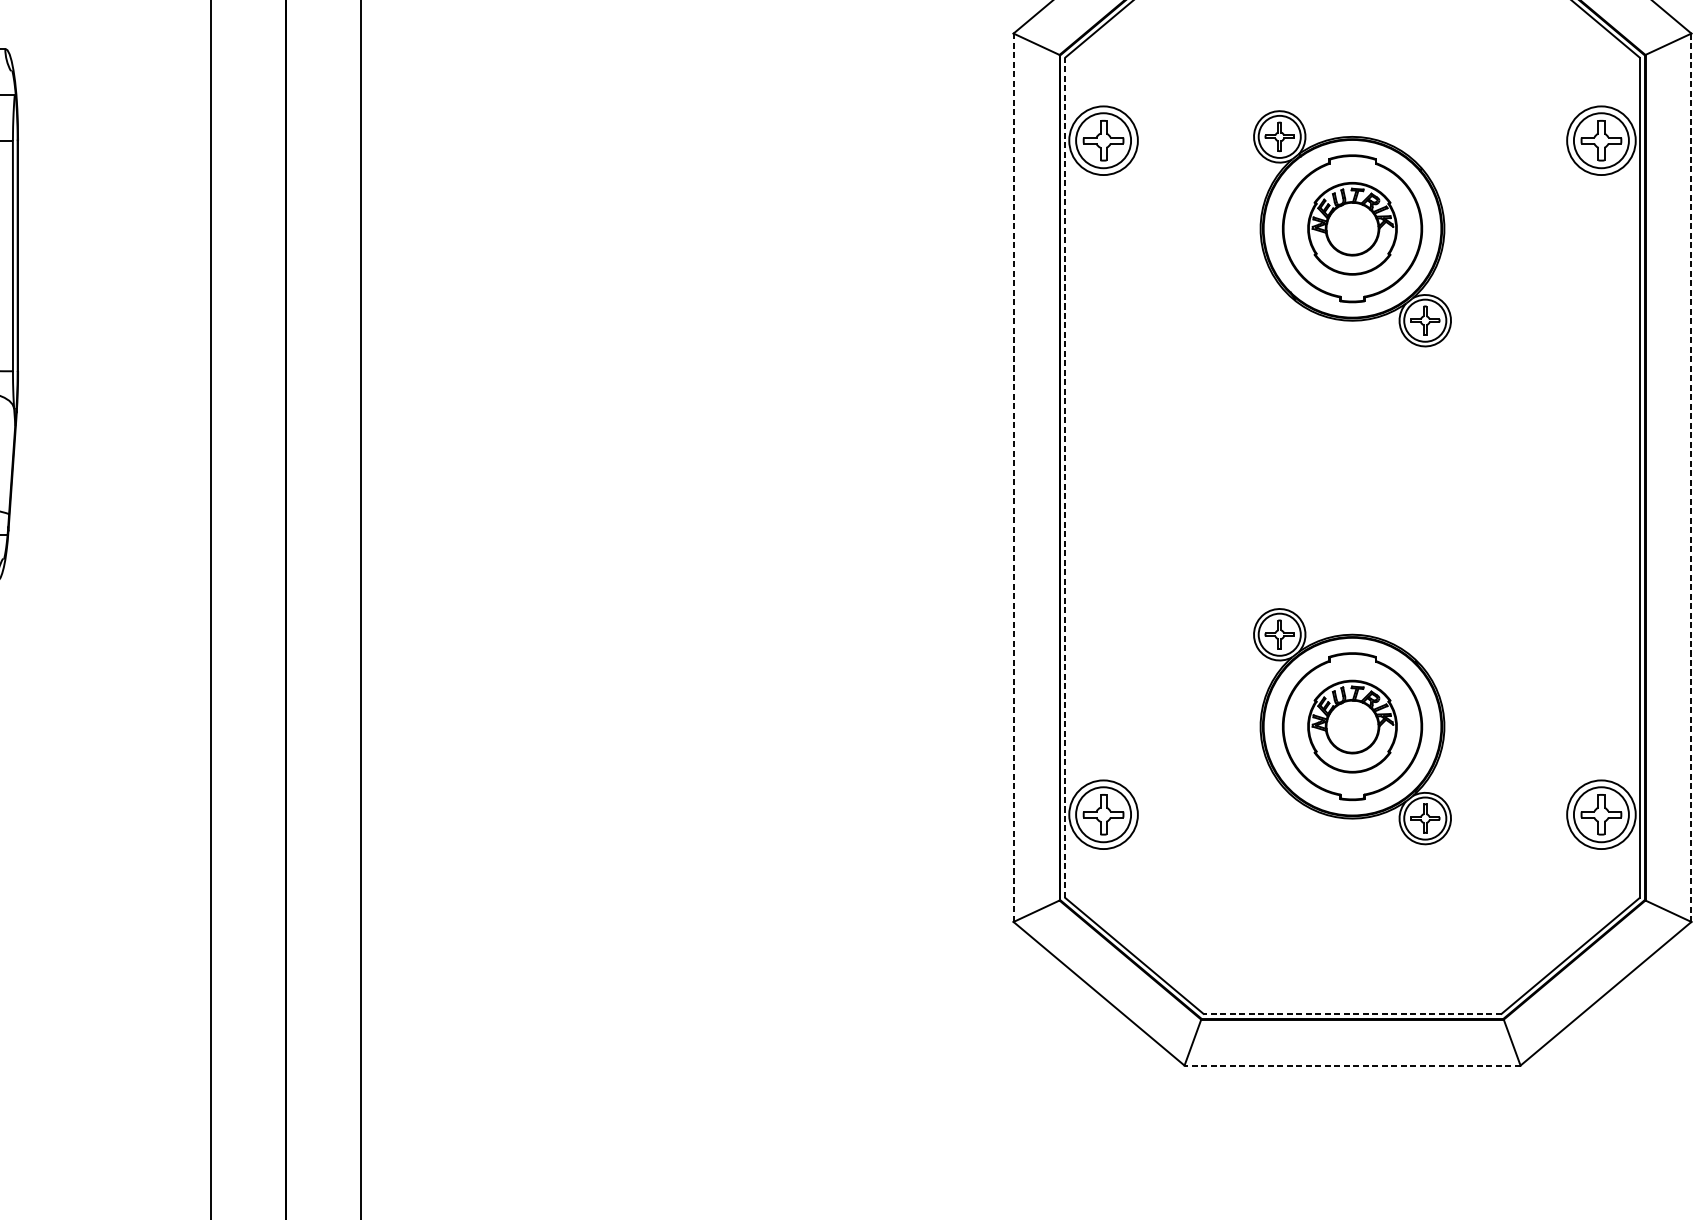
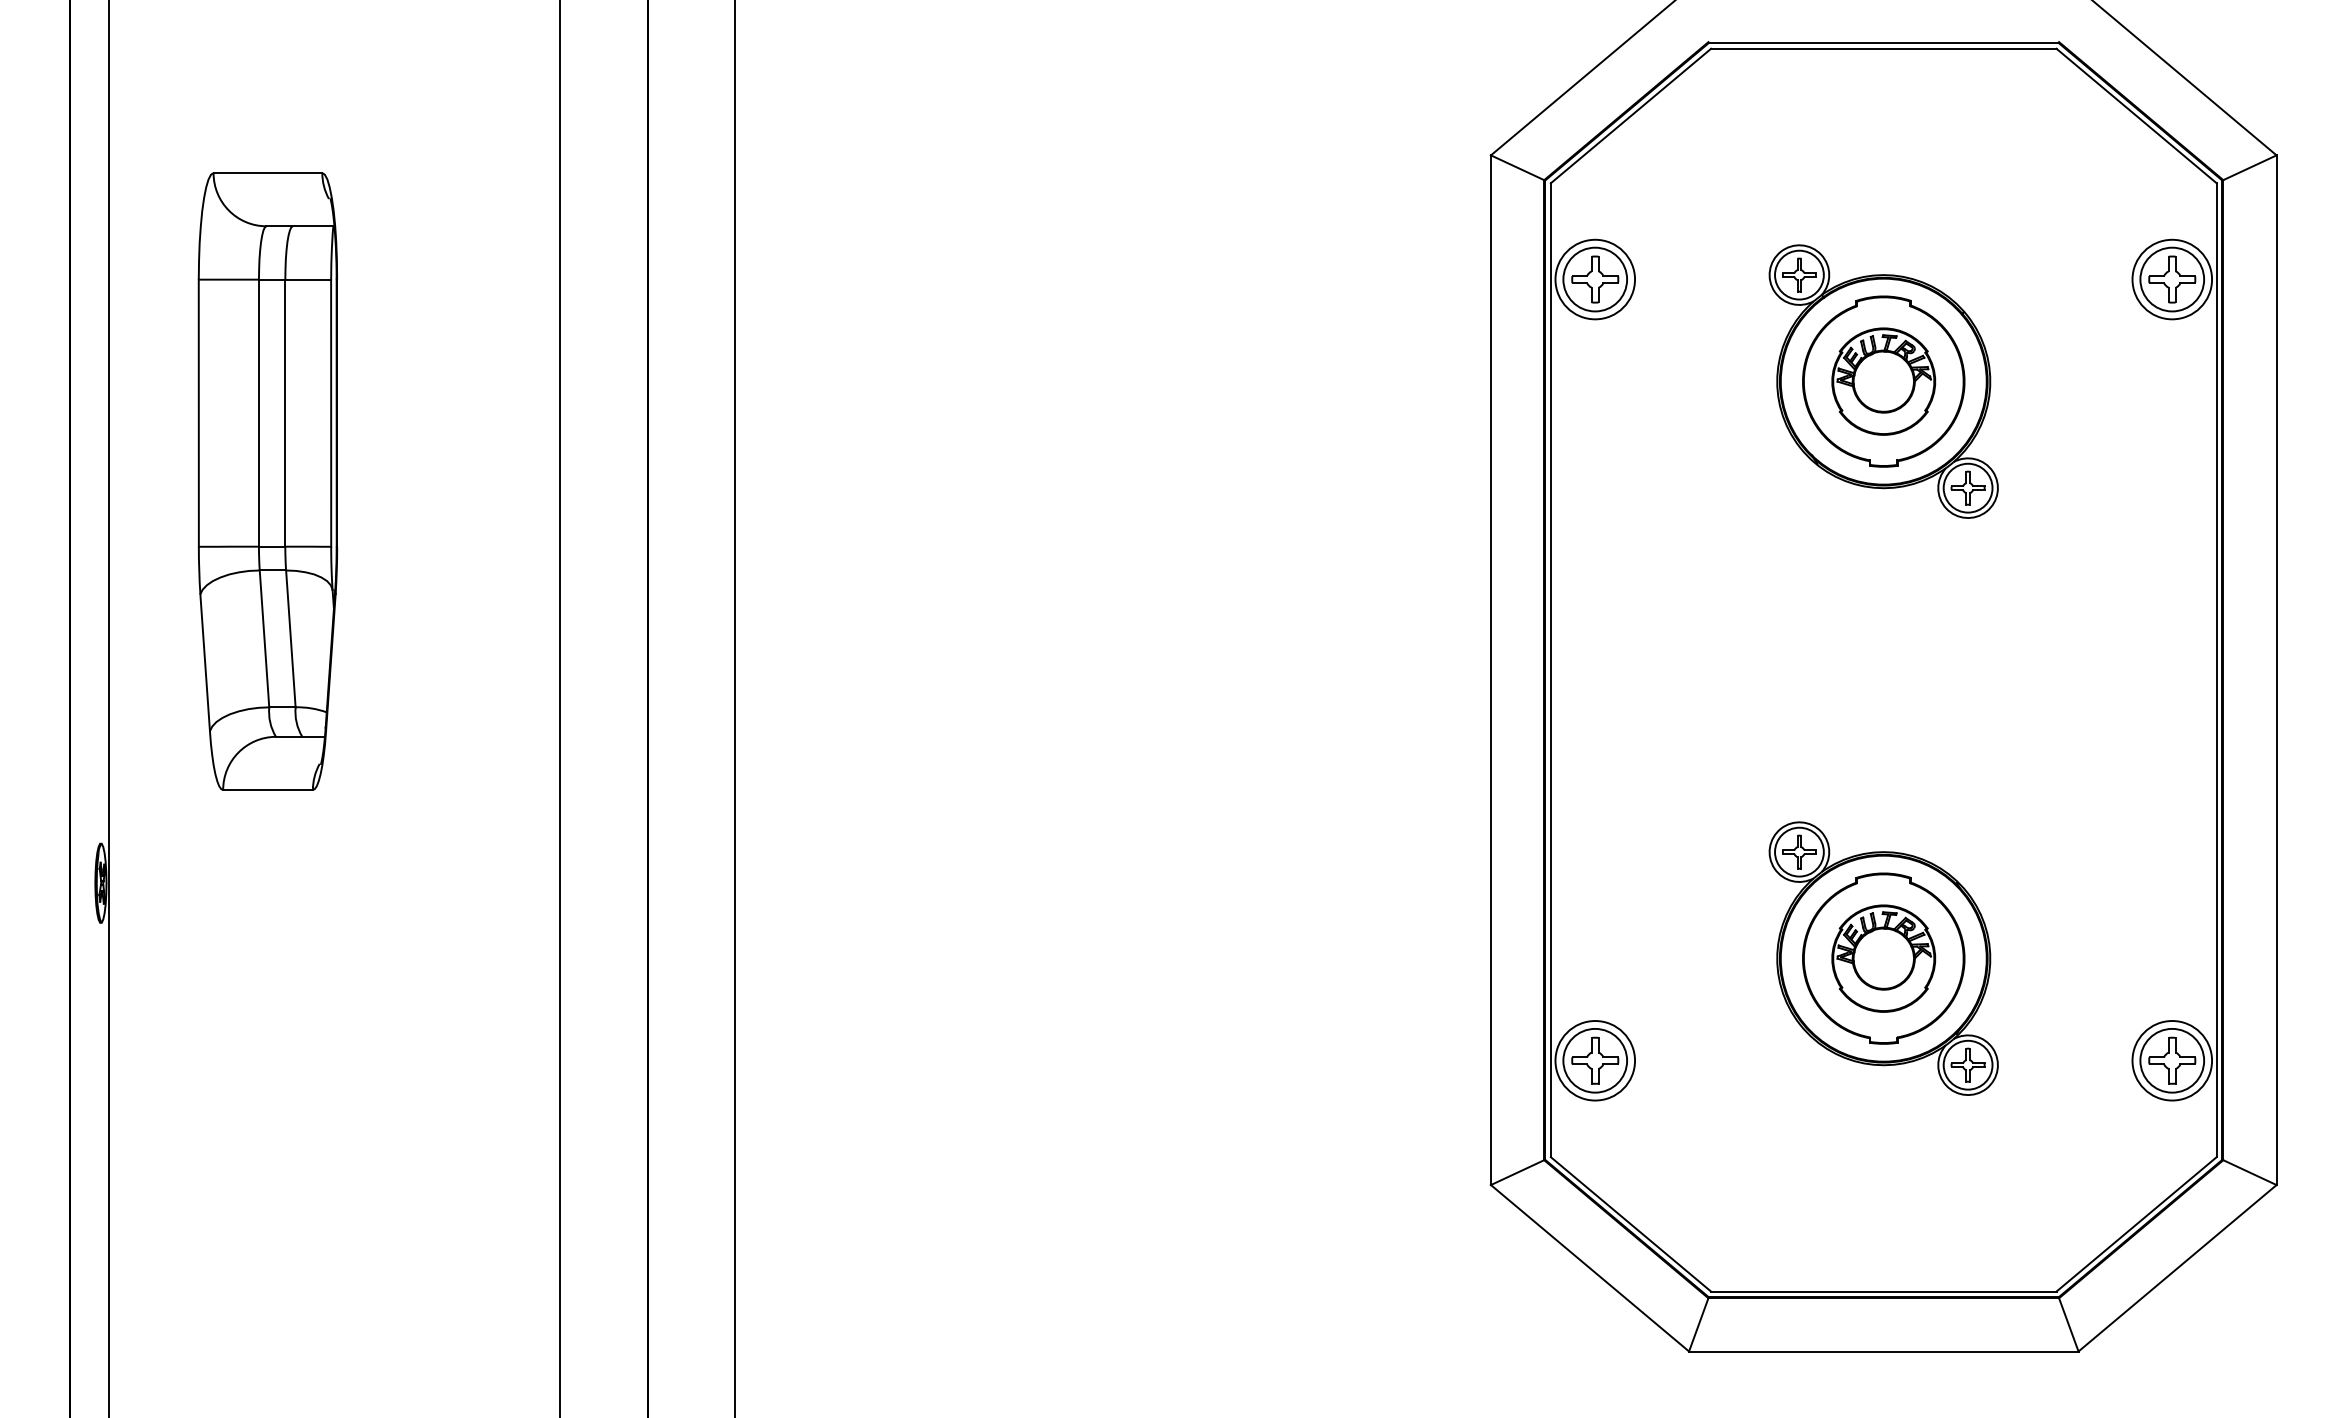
line: (1013, 478) -> (1490, 670), dashed -> solid
line: (1064, 478) -> (1550, 670), dashed -> solid
line: (1691, 478) -> (2276, 670), dashed -> solid
line: (1352, 1013) -> (1883, 1291), dashed -> solid
line: (1352, 1065) -> (1883, 1351), dashed -> solid

